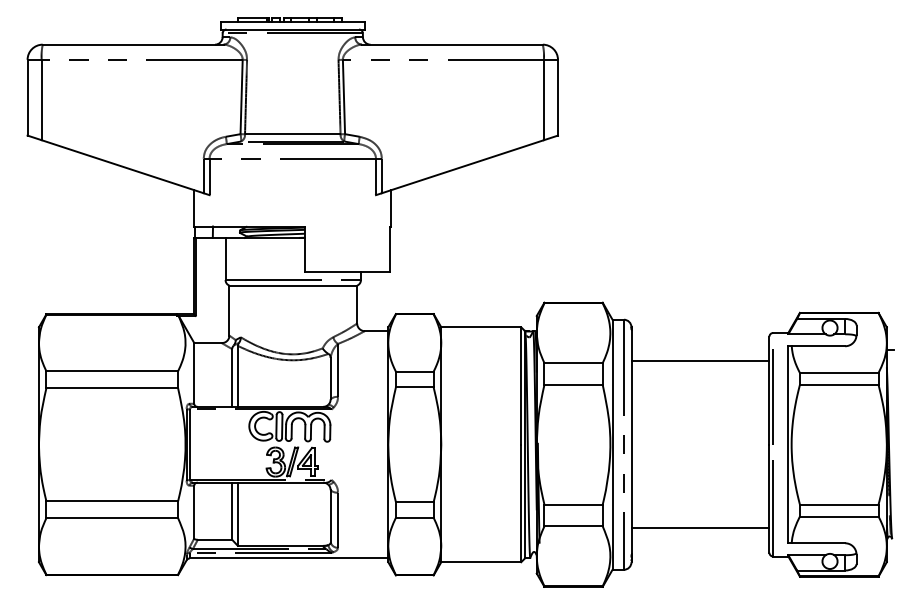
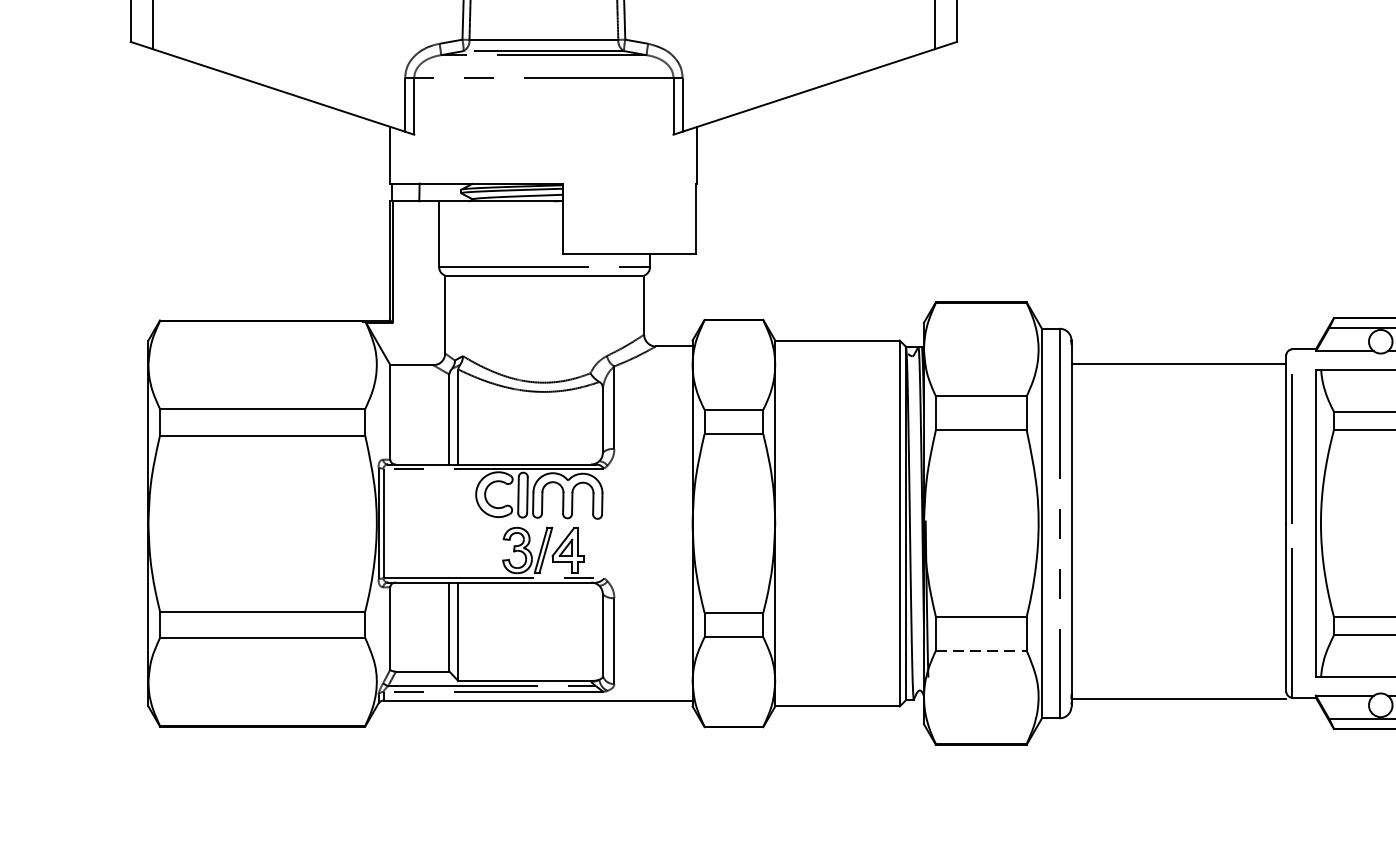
line: (700, 361) -> (1179, 364), moved
line: (574, 526) -> (982, 650), solid -> dashed
line: (700, 528) -> (1179, 699), moved

